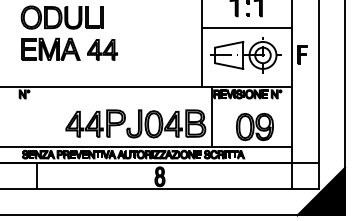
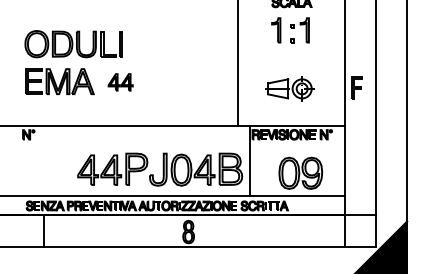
line: (247, 28) -> (291, 56), removed
part: (102, 50) -> (120, 82), size x0.7
part: (245, 55) -> (289, 88), size x0.6

